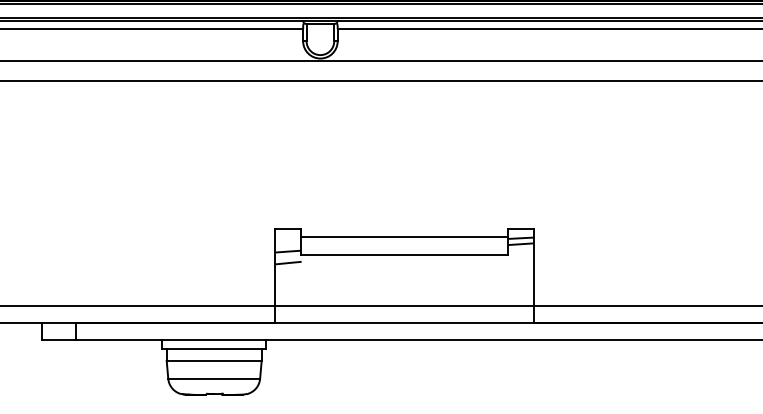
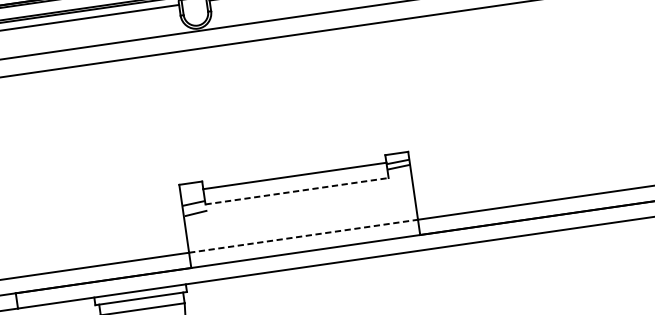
line: (404, 254) -> (297, 191), solid -> dashed
line: (404, 305) -> (303, 236), solid -> dashed

